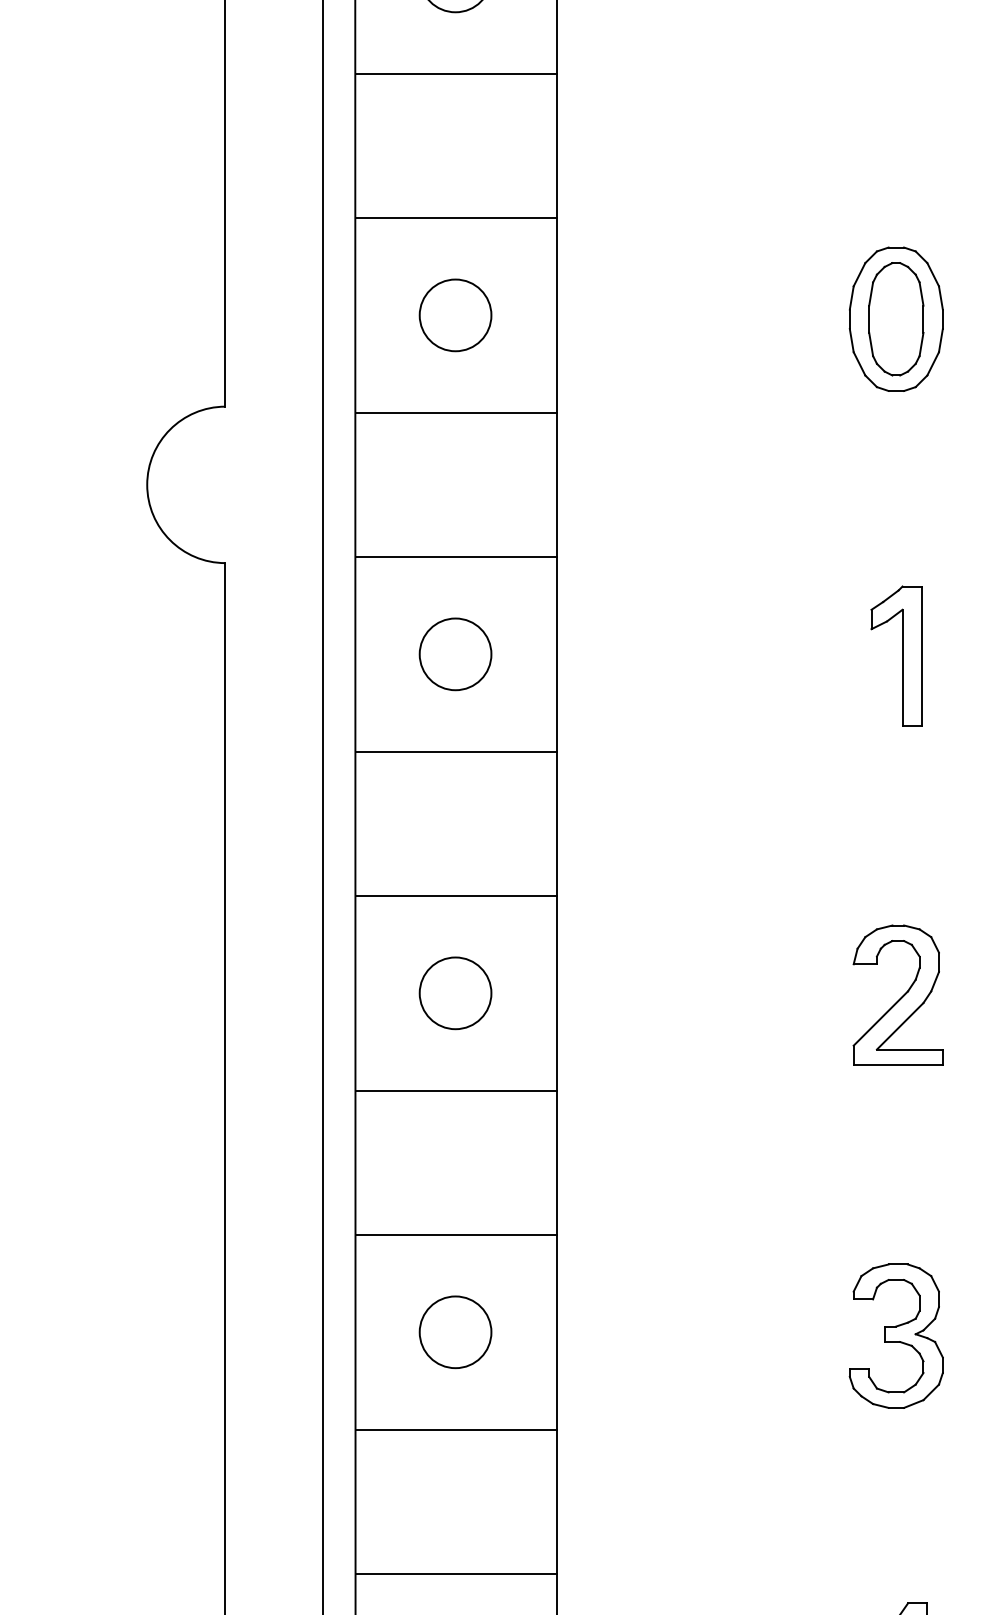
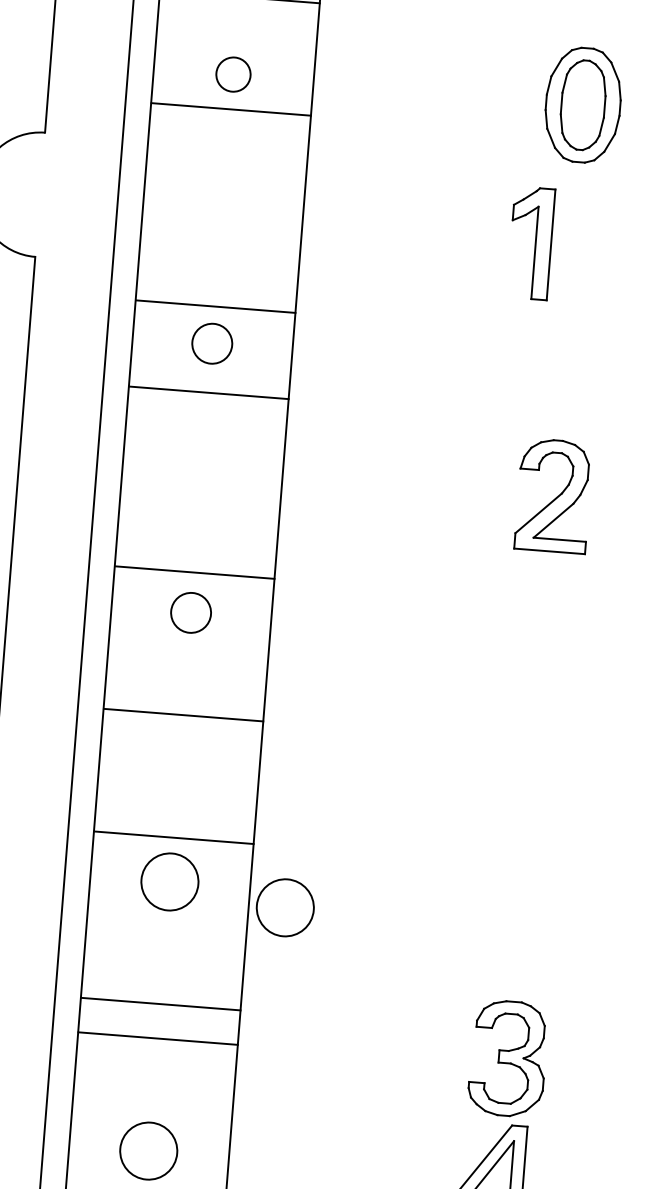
circle: (455, 315) -> (233, 74), size x0.6
line: (455, 413) -> (230, 109), moved
line: (455, 556) -> (215, 306), moved
circle: (455, 654) -> (212, 343), size x0.7
part: (896, 655) -> (530, 242), moved
line: (455, 752) -> (208, 393), moved
line: (455, 895) -> (194, 572), moved
circle: (455, 993) -> (191, 612), size x0.7
part: (897, 994) -> (553, 495), moved
line: (455, 1091) -> (182, 715), moved
line: (455, 1234) -> (173, 837), moved
part: (895, 1335) -> (507, 1058), moved
circle: (602, 1353) -> (285, 907), added
line: (455, 1430) -> (160, 1004), moved
line: (455, 1573) -> (157, 1038), moved

